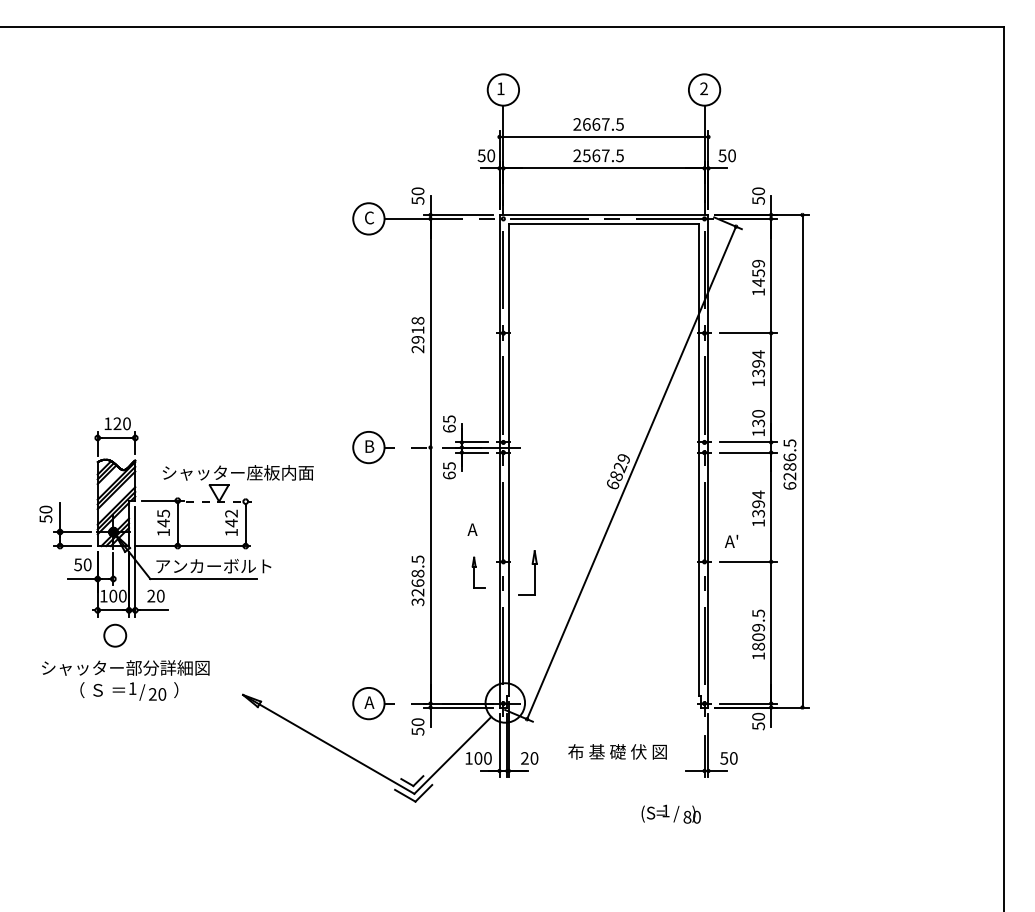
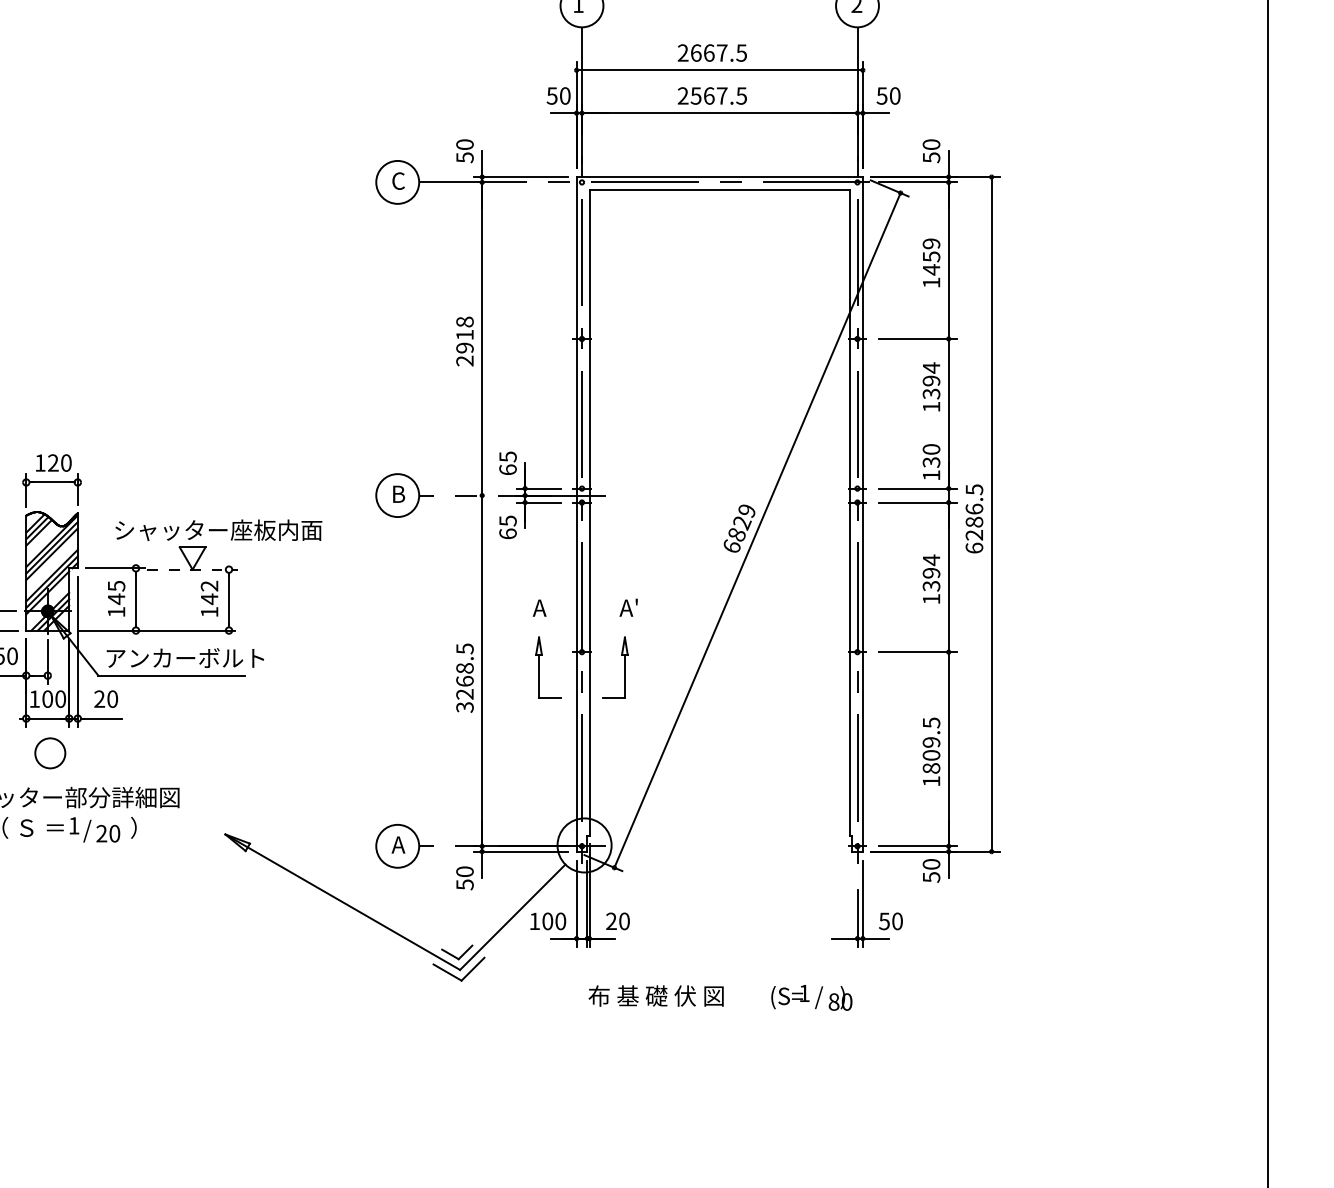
text: (731, 540) -> (628, 606), moved
part: (478, 572) -> (547, 666), size x1.43
text: (617, 751) -> (656, 995), moved

